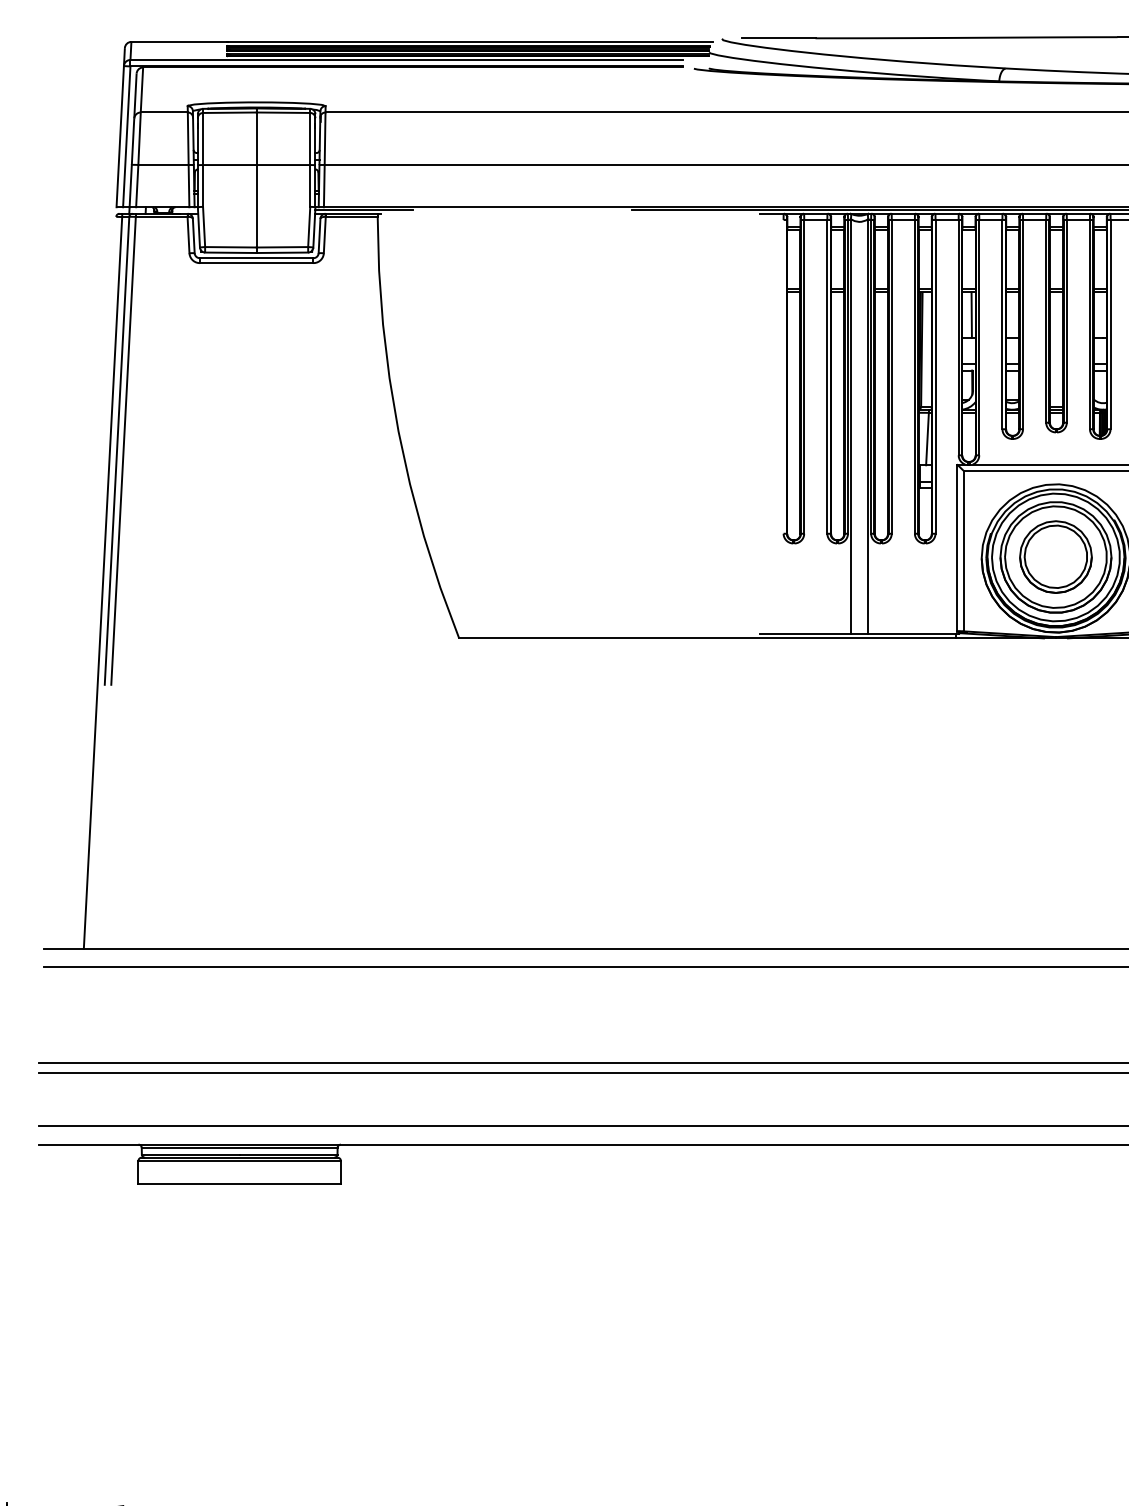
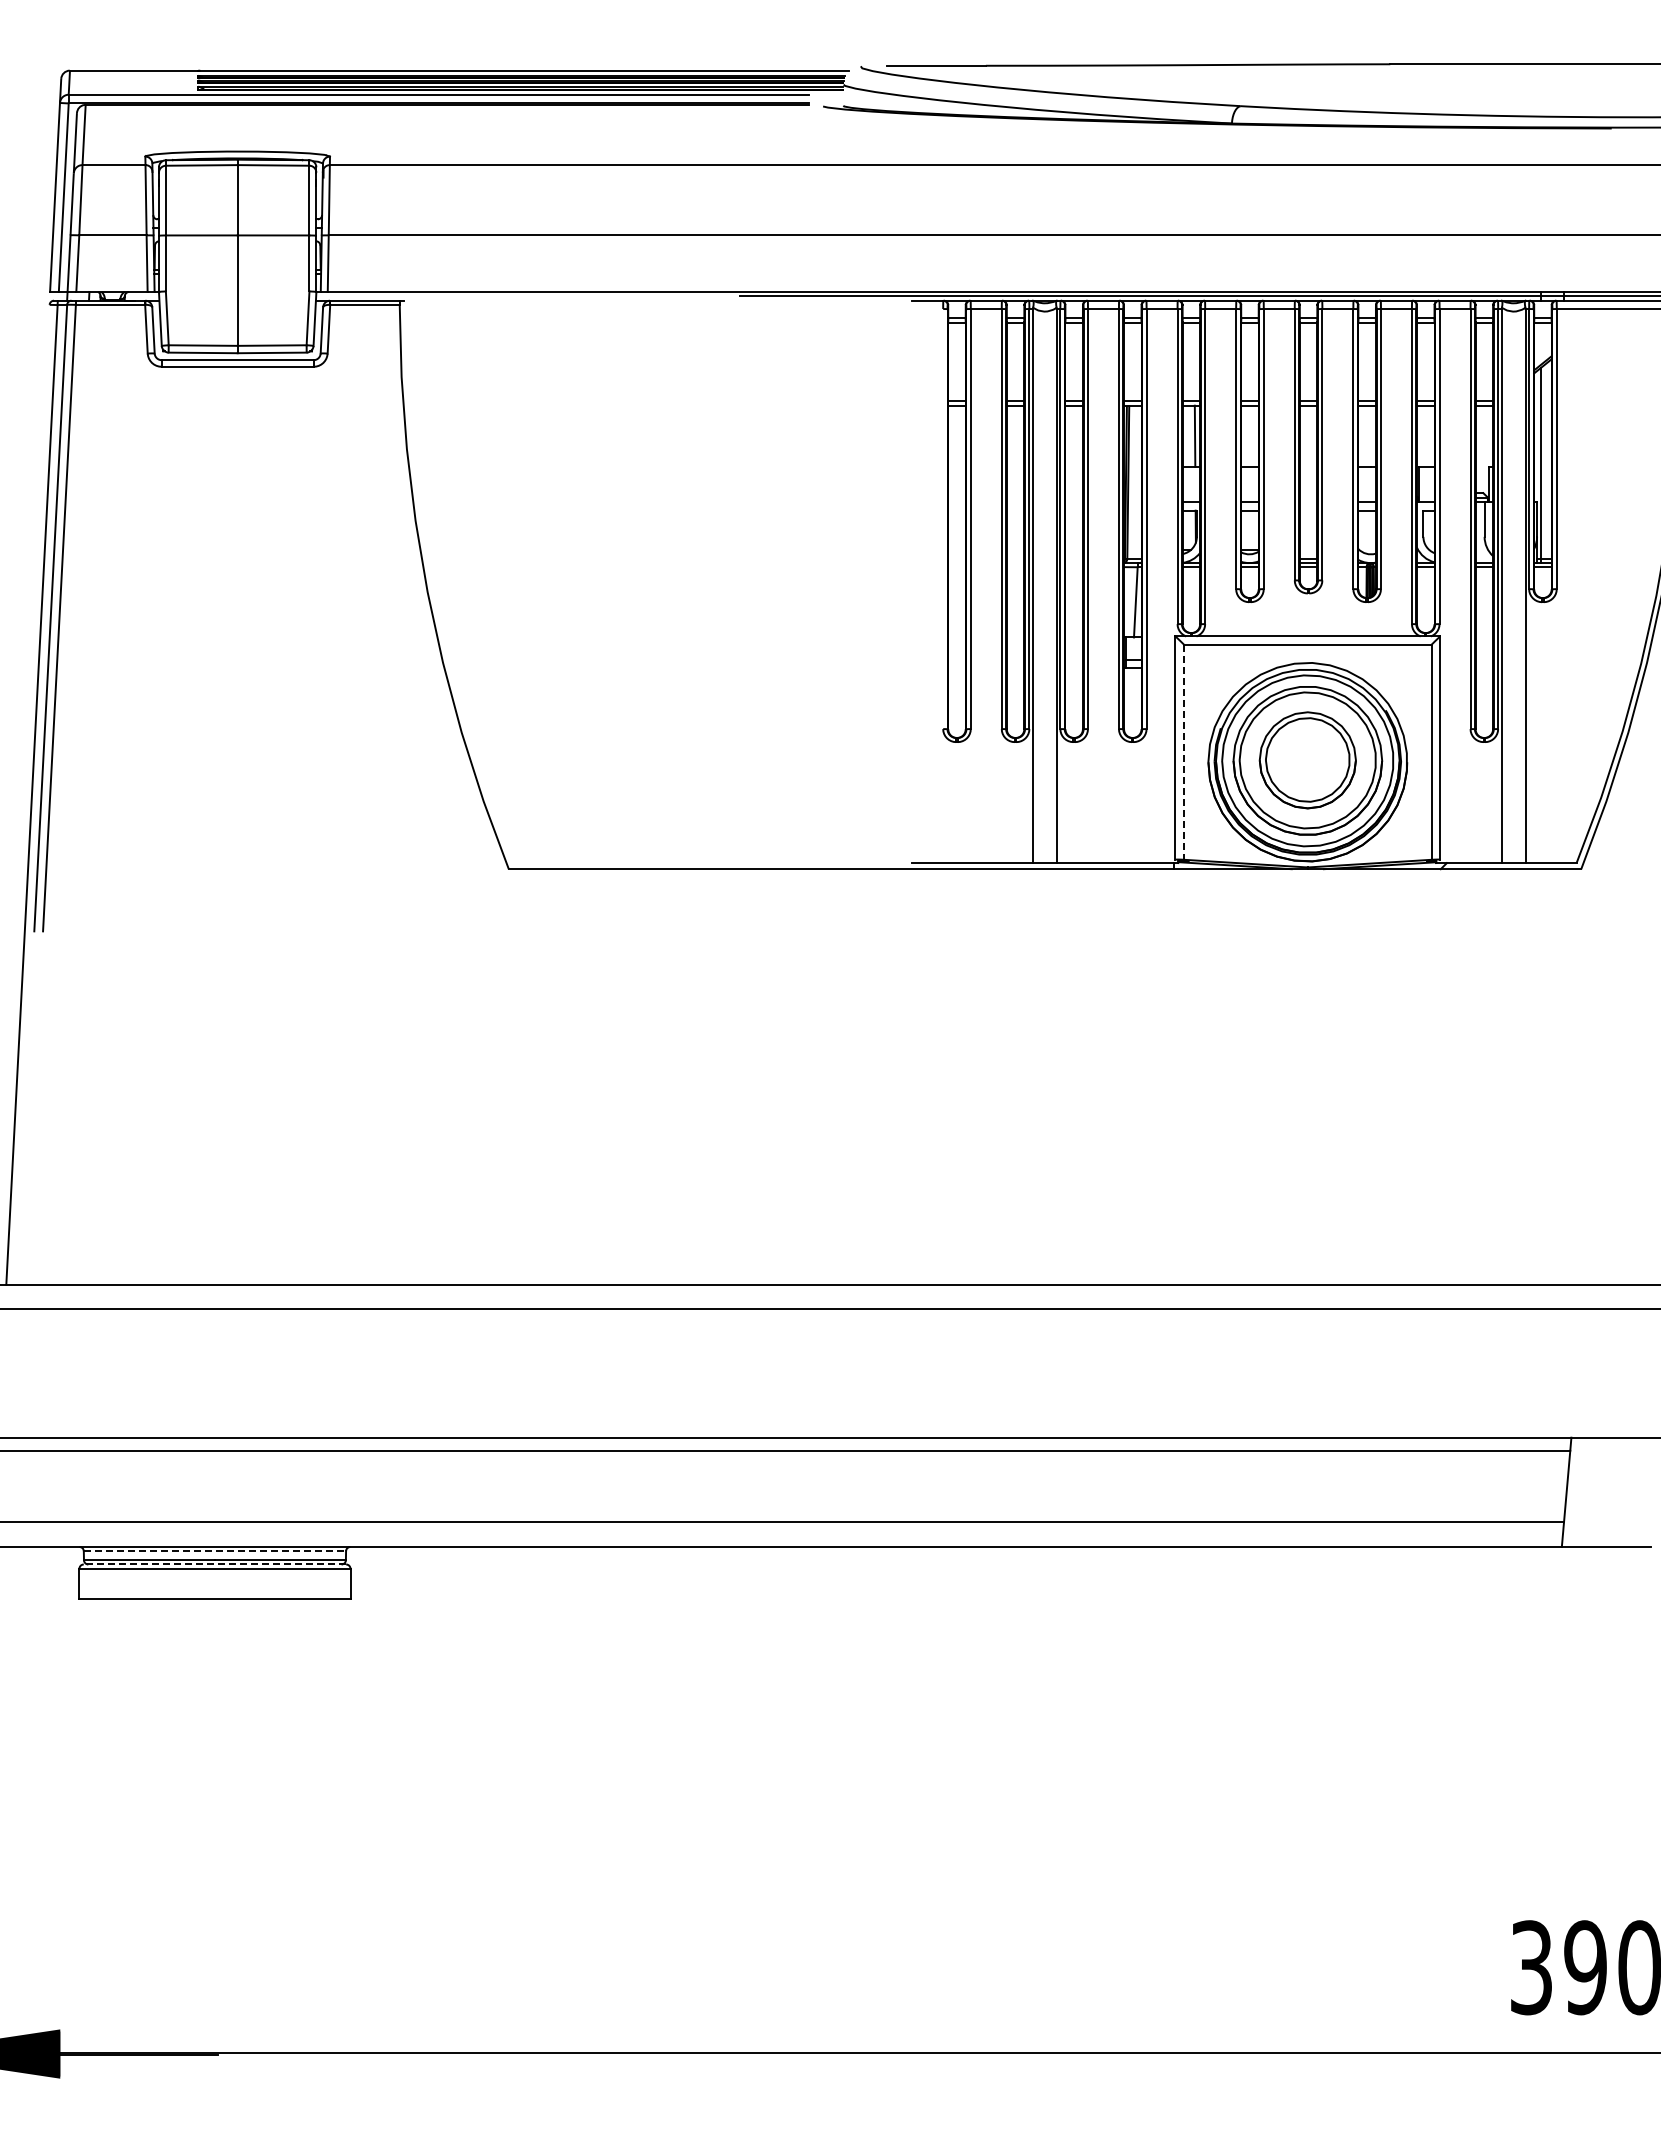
line: (364, 210) -> (381, 296), removed
line: (963, 551) -> (1184, 752), solid -> dashed
line: (240, 1147) -> (215, 1551), solid -> dashed
line: (239, 1157) -> (214, 1564), solid -> dashed

